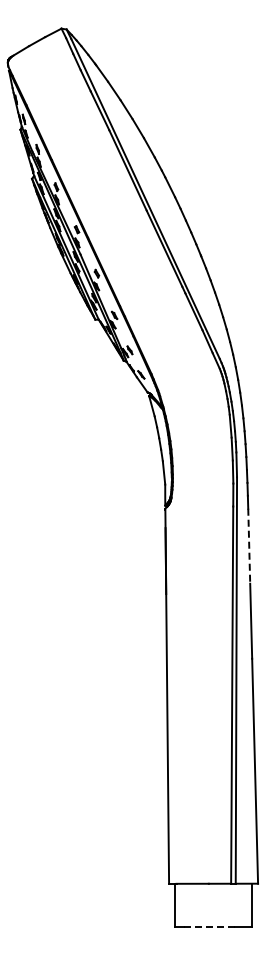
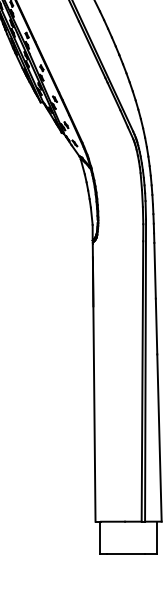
line: (249, 546) -> (155, 270), dashed -> solid
line: (209, 927) -> (125, 554), dashed -> solid

